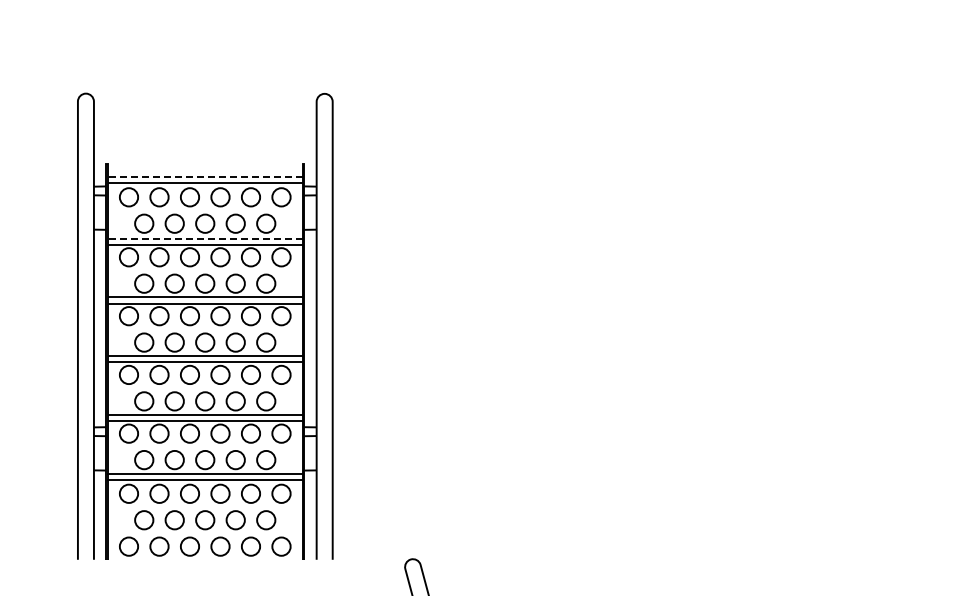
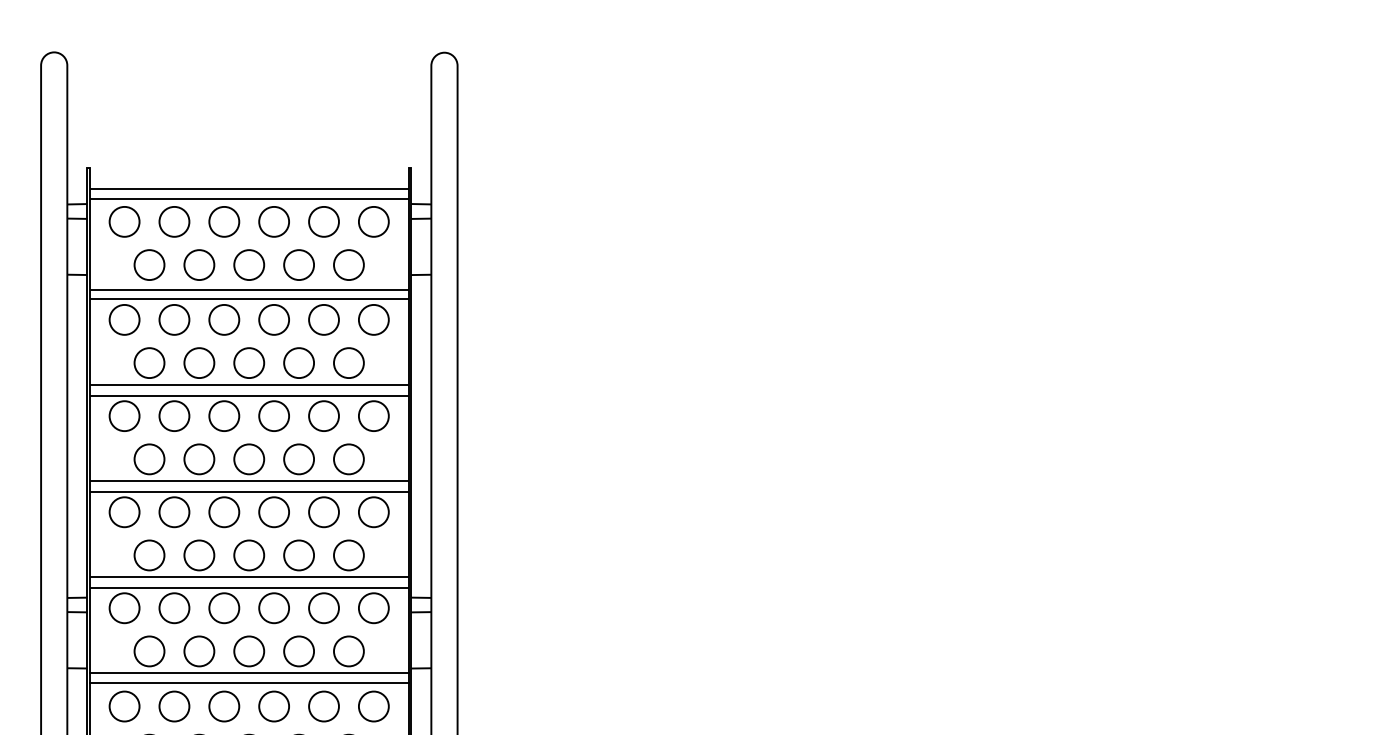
line: (205, 177) -> (249, 189), dashed -> solid
line: (205, 238) -> (249, 289), dashed -> solid

